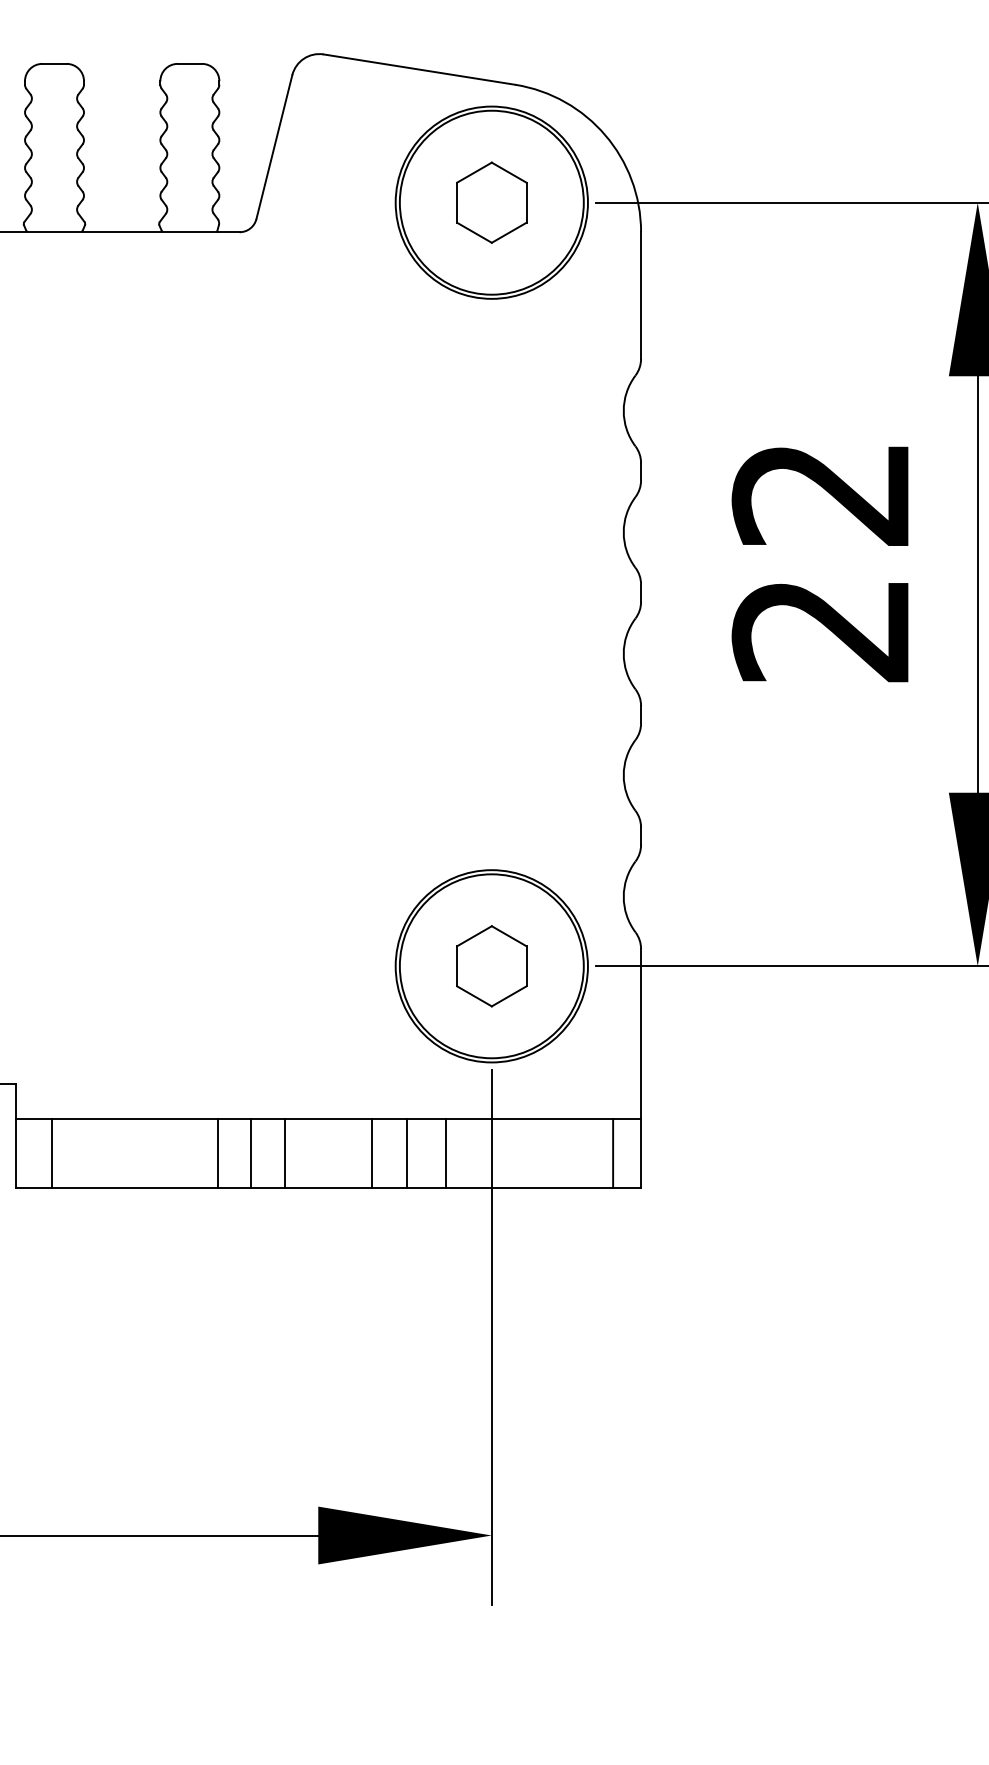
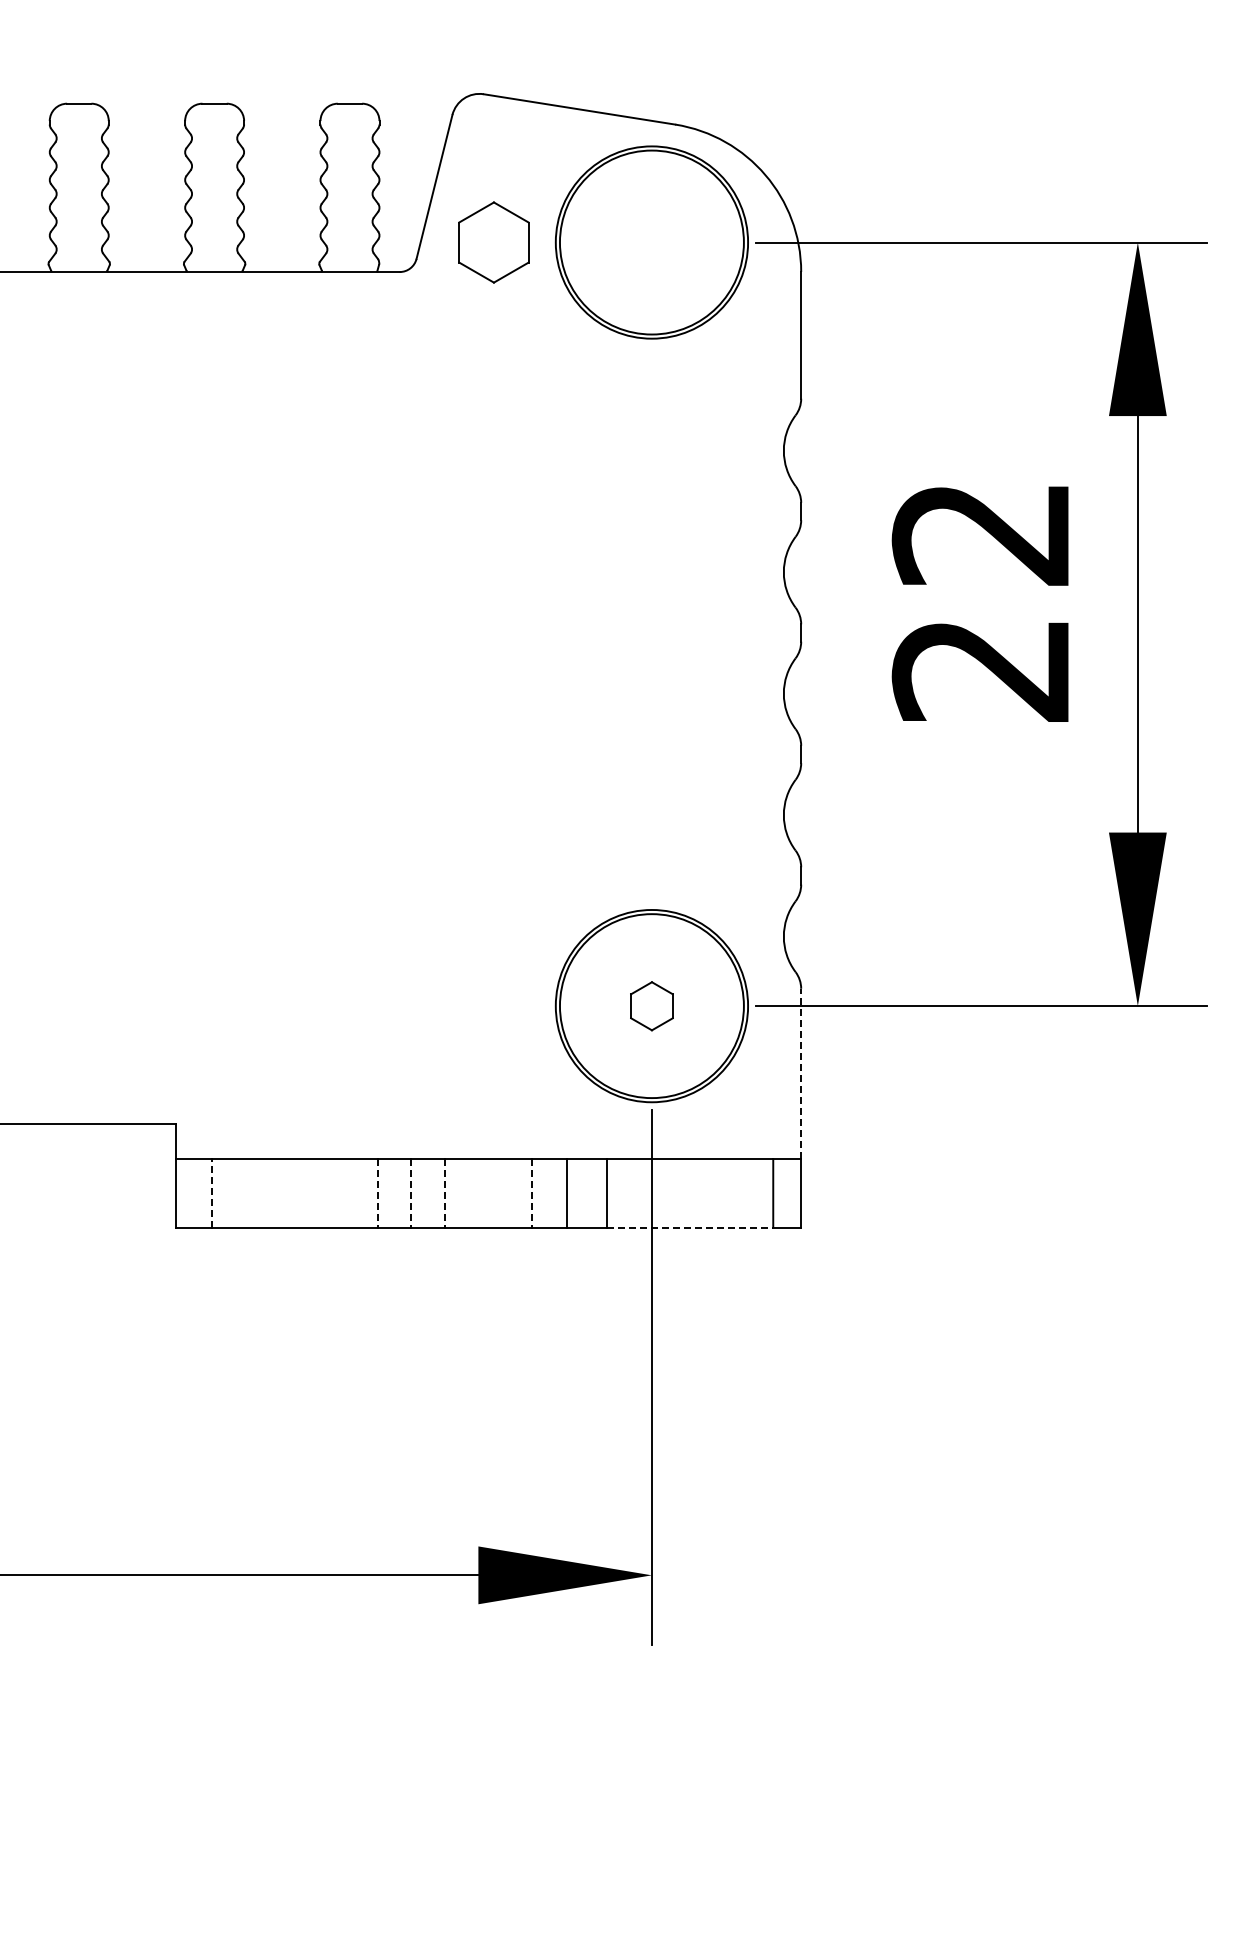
part: (491, 202) -> (493, 242), moved
part: (491, 966) -> (651, 1006), size x0.6
line: (641, 1033) -> (801, 1073), solid -> dashed
line: (51, 1153) -> (211, 1193), solid -> dashed
line: (218, 1153) -> (378, 1193), solid -> dashed
line: (250, 1153) -> (410, 1193), solid -> dashed
line: (285, 1153) -> (445, 1193), solid -> dashed
line: (372, 1153) -> (532, 1193), solid -> dashed
line: (530, 1188) -> (690, 1228), solid -> dashed

